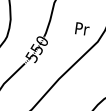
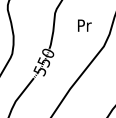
text: (82, 28) -> (84, 25), moved

